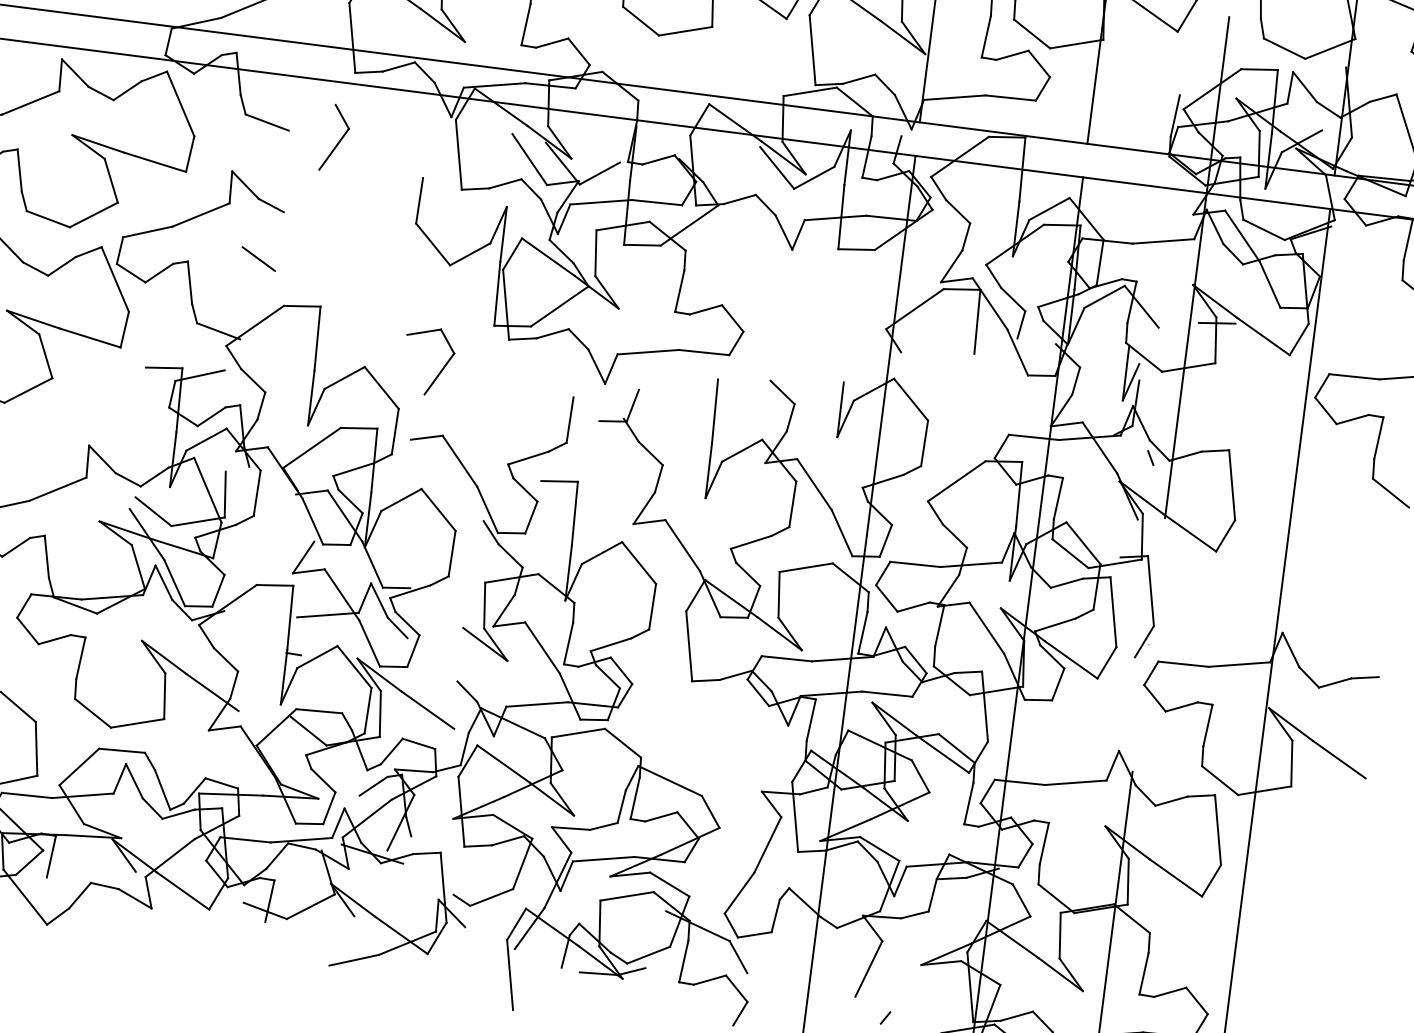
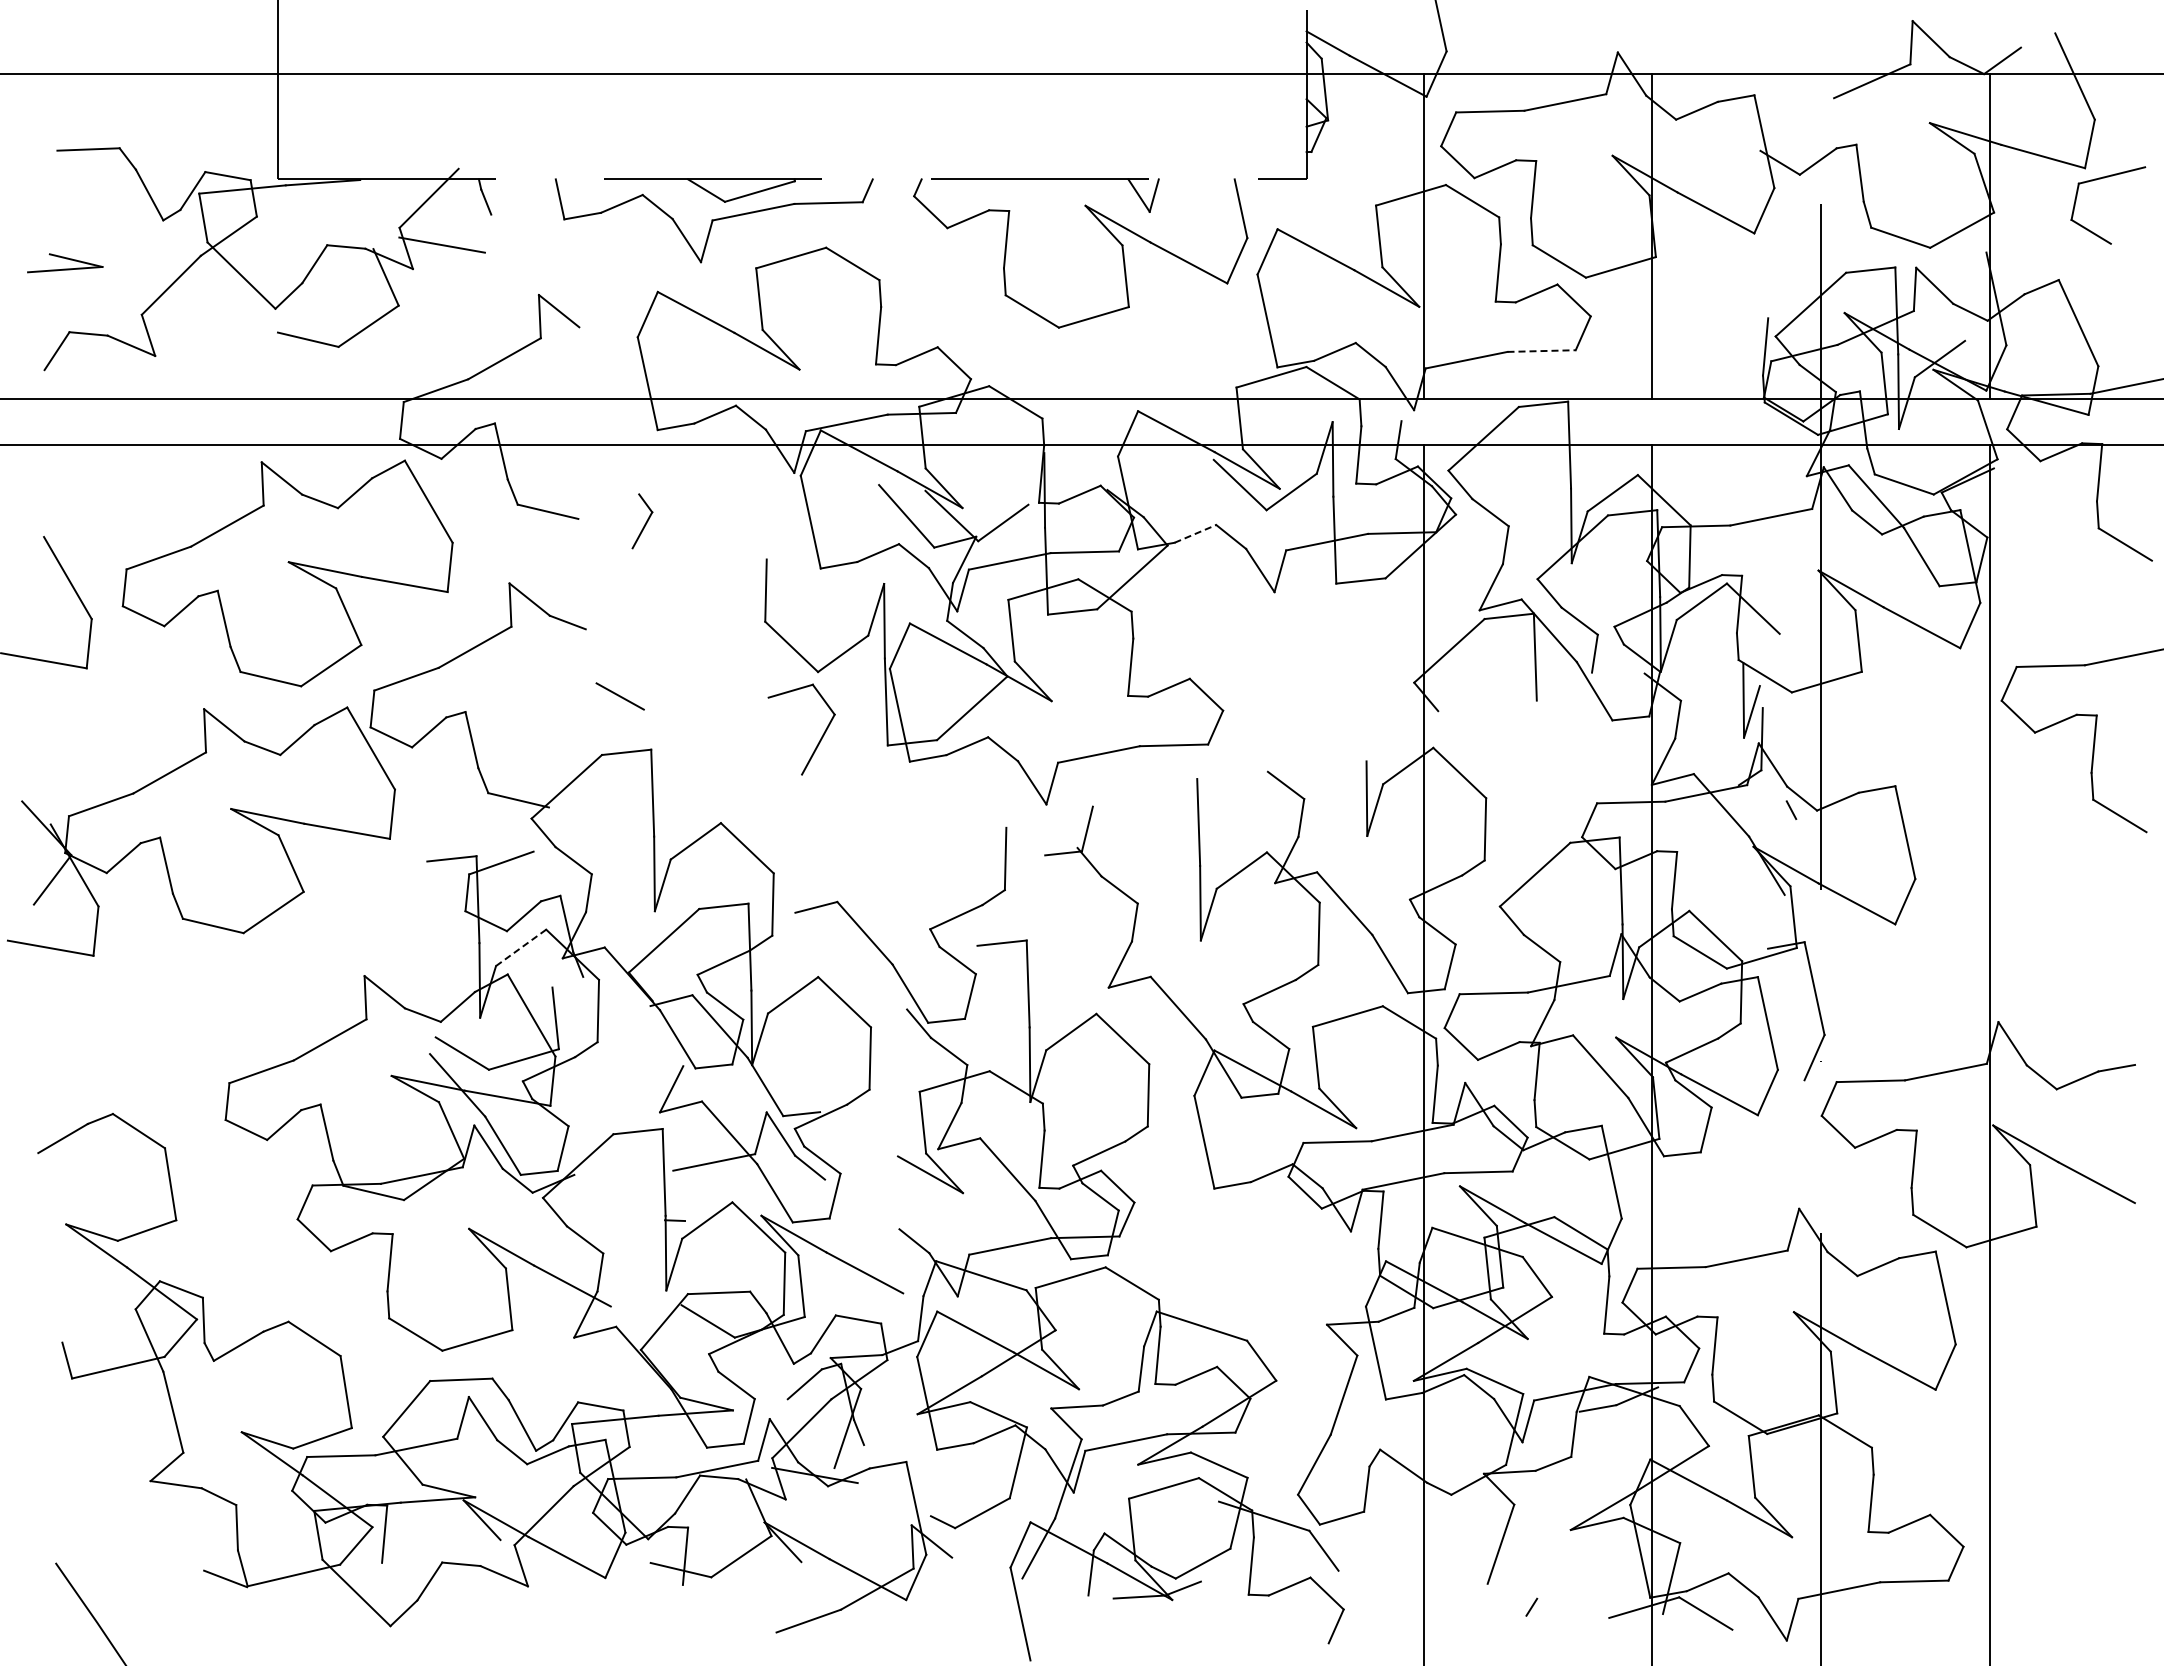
line: (1011, 98) -> (1542, 351), solid -> dashed
part: (335, 138) -> (642, 521), size x0.6
line: (739, 199) -> (1195, 533), solid -> dashed
line: (258, 259) -> (619, 696), moved
line: (1216, 322) -> (1856, 617), removed
part: (441, 369) -> (820, 738), moved
line: (206, 439) -> (521, 947), solid -> dashed

